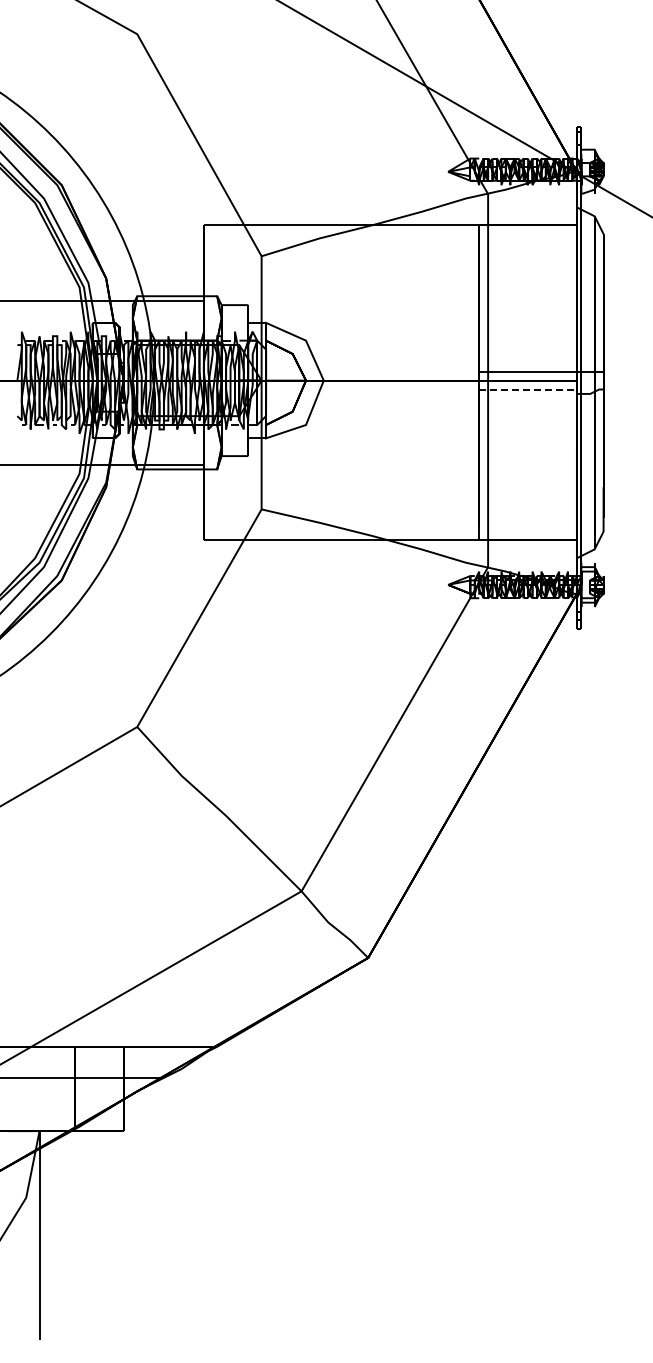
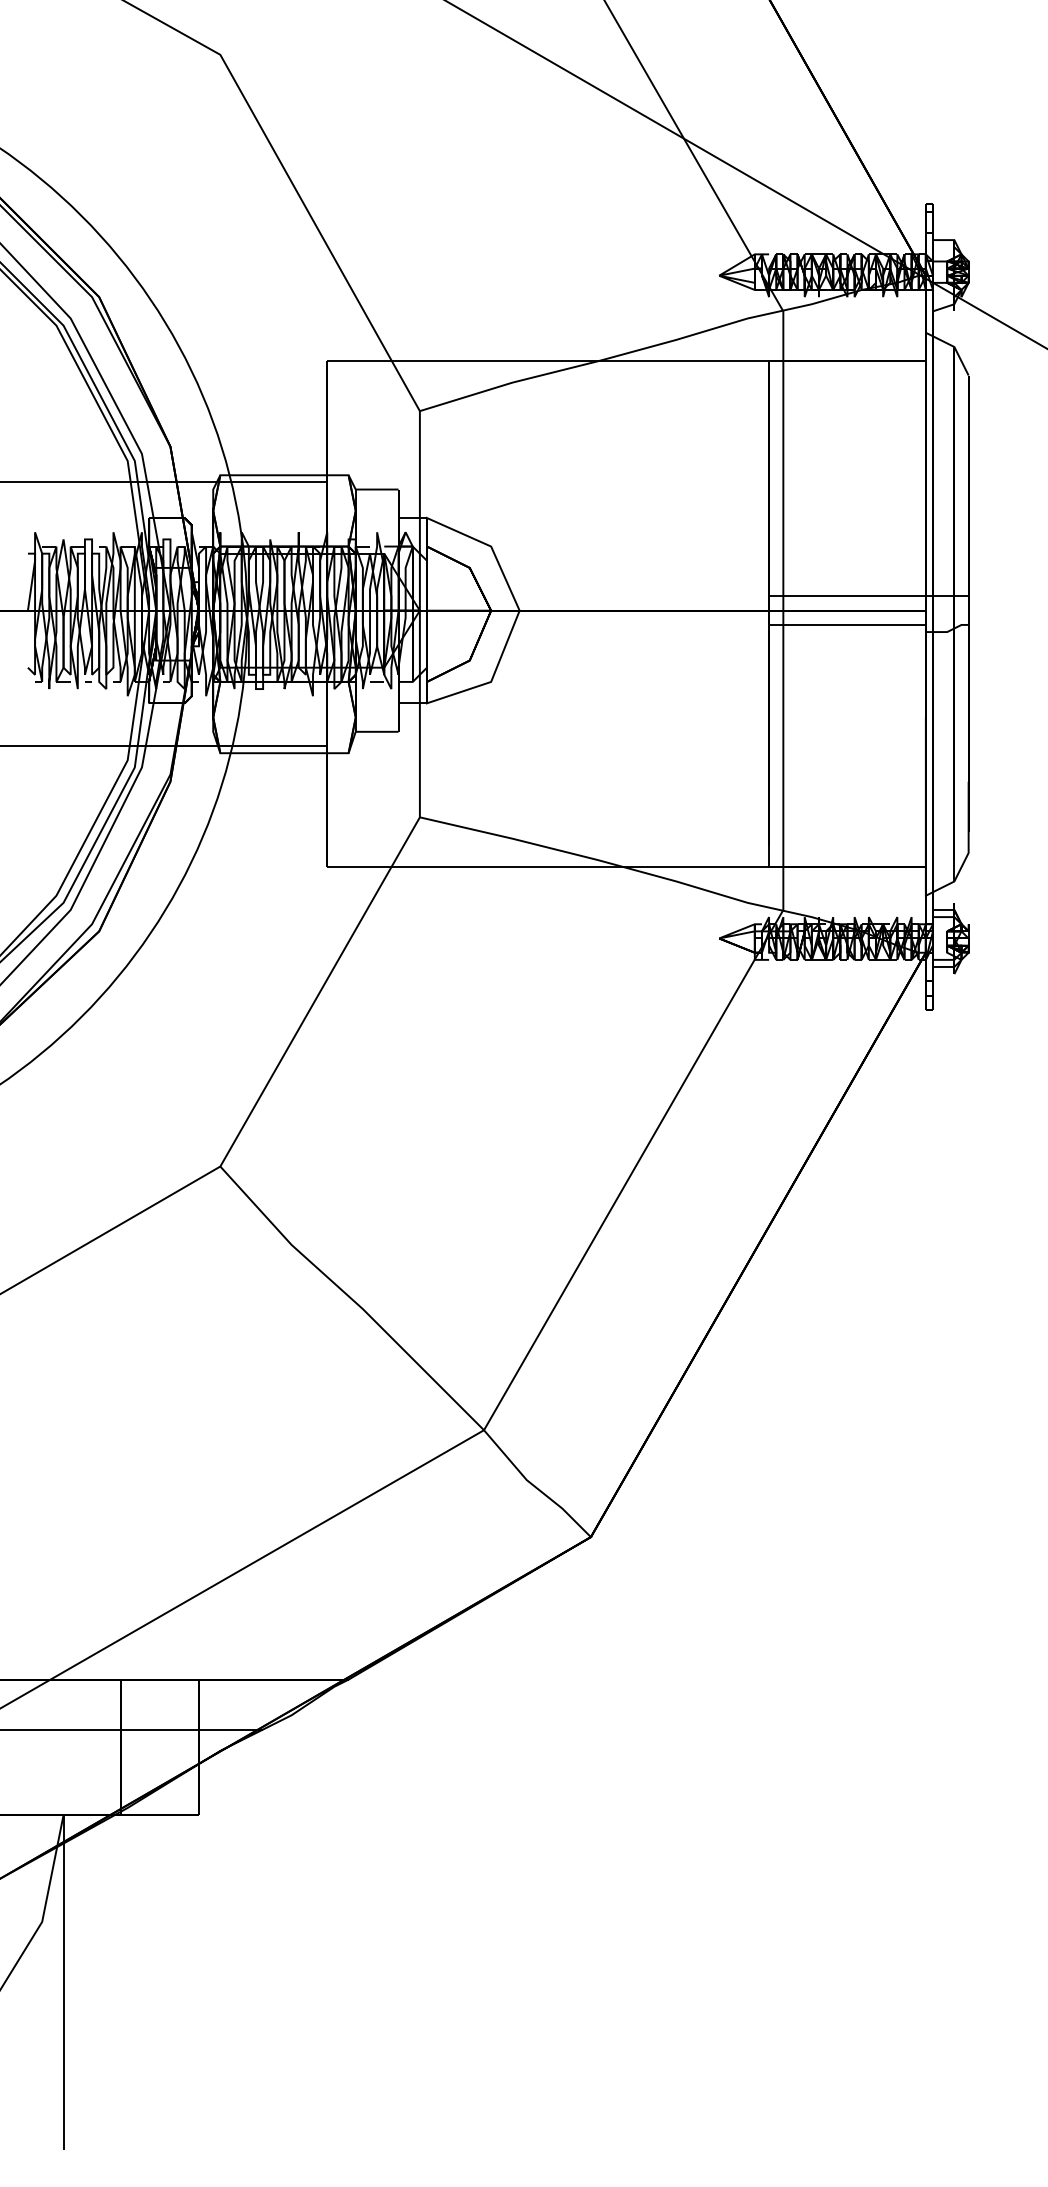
line: (528, 389) -> (848, 624), dashed -> solid

